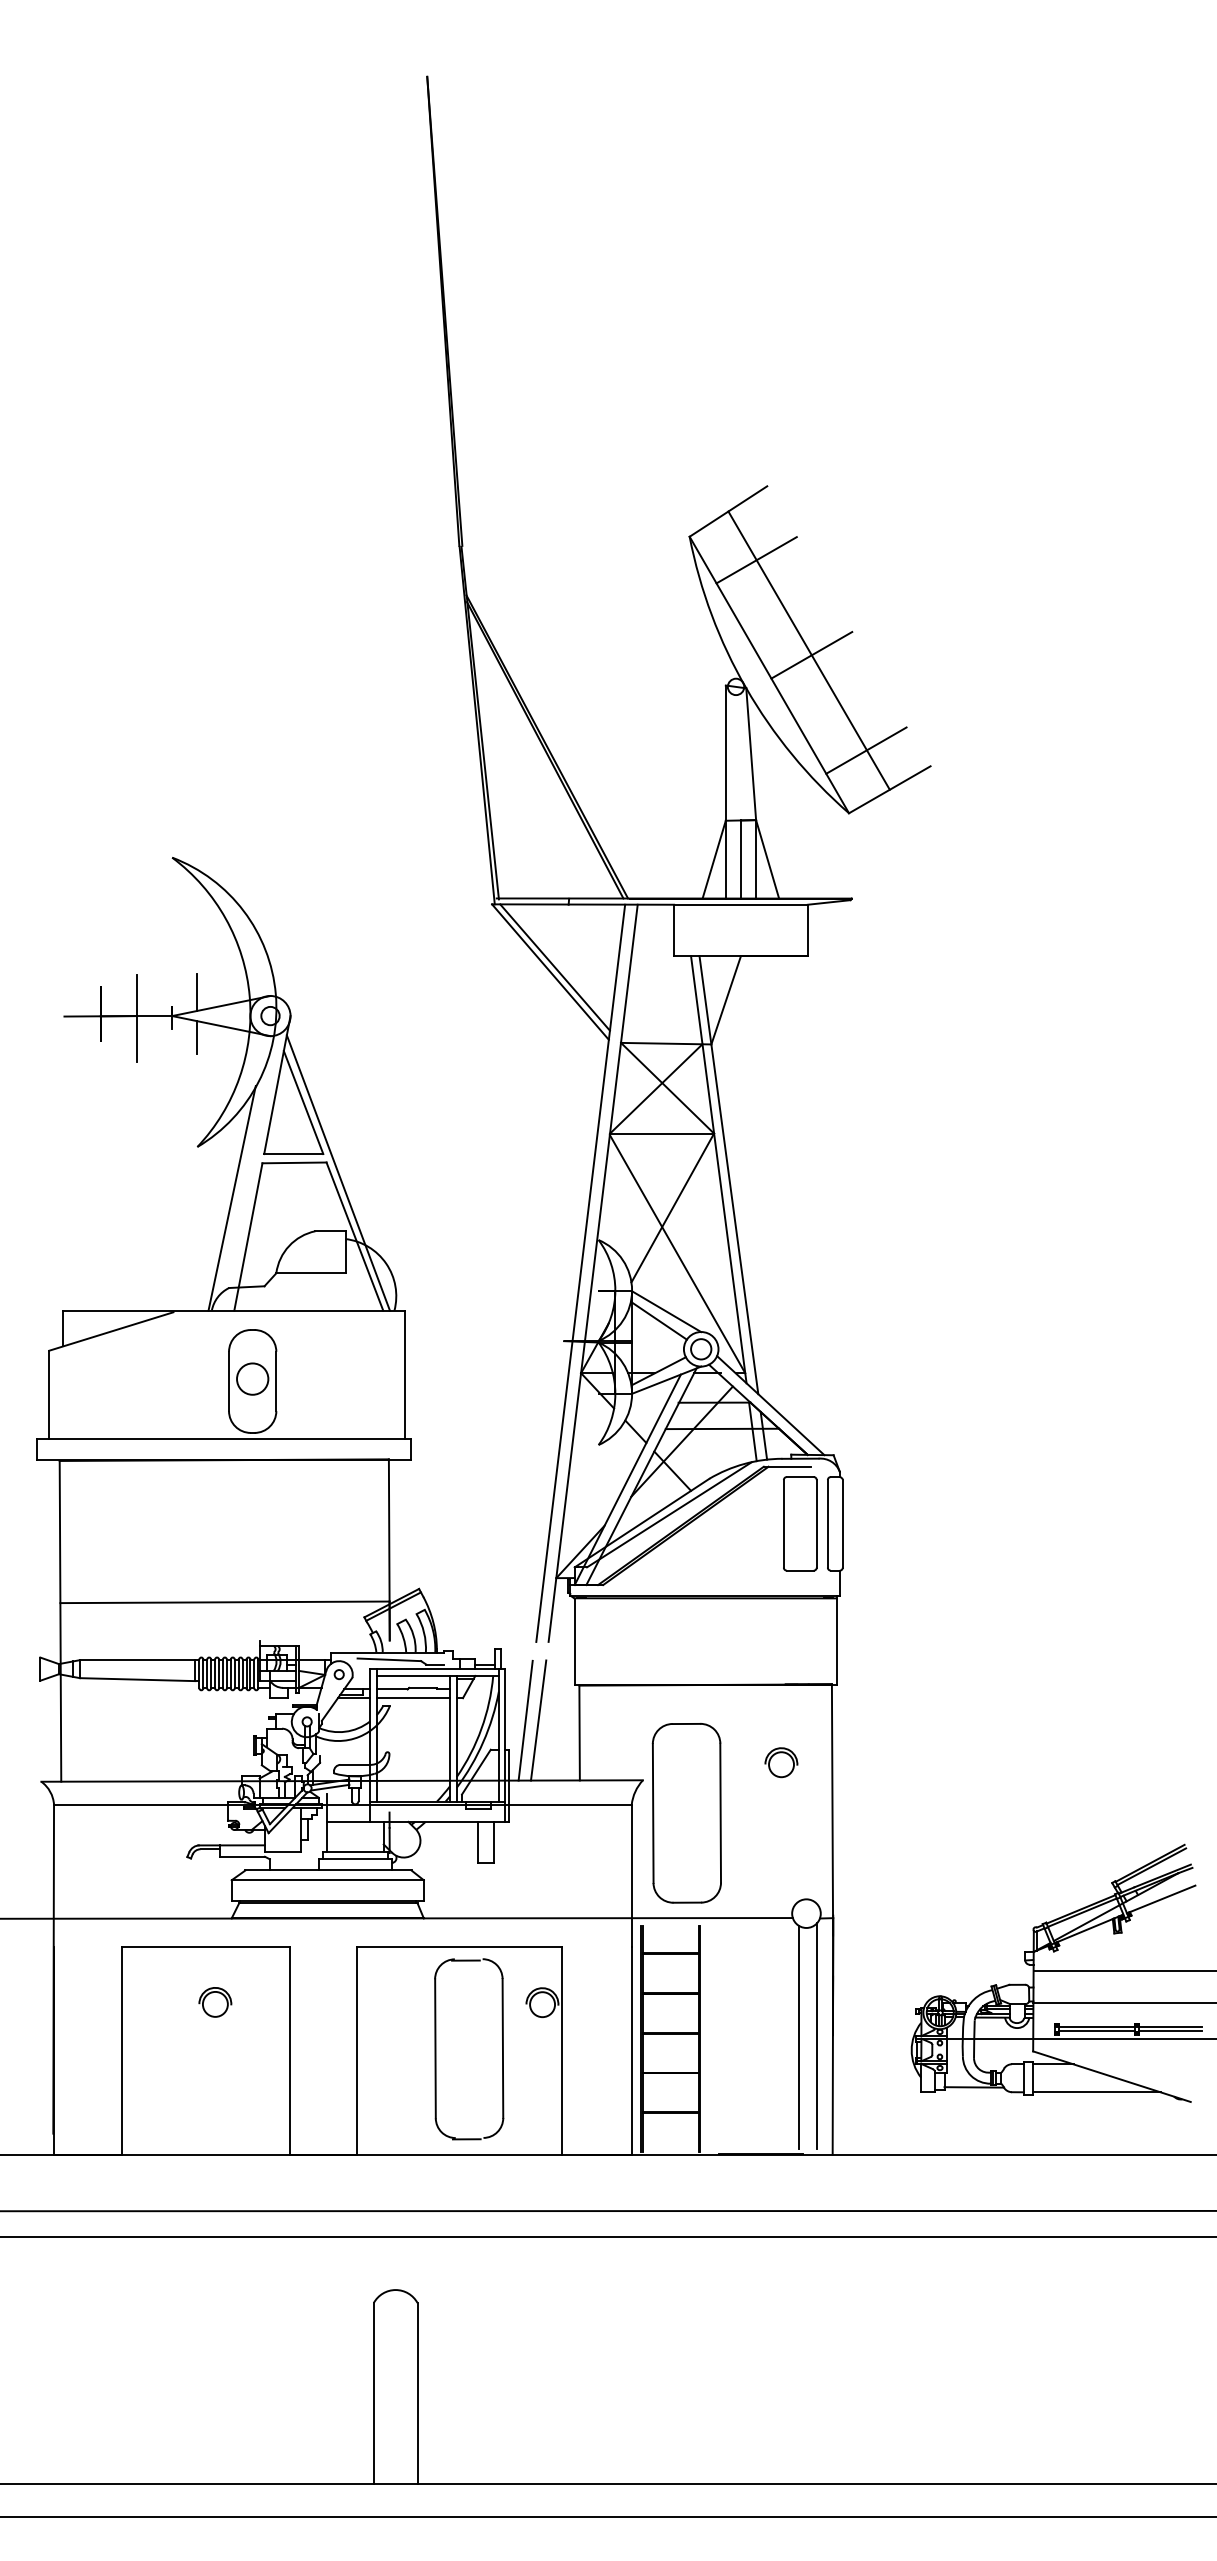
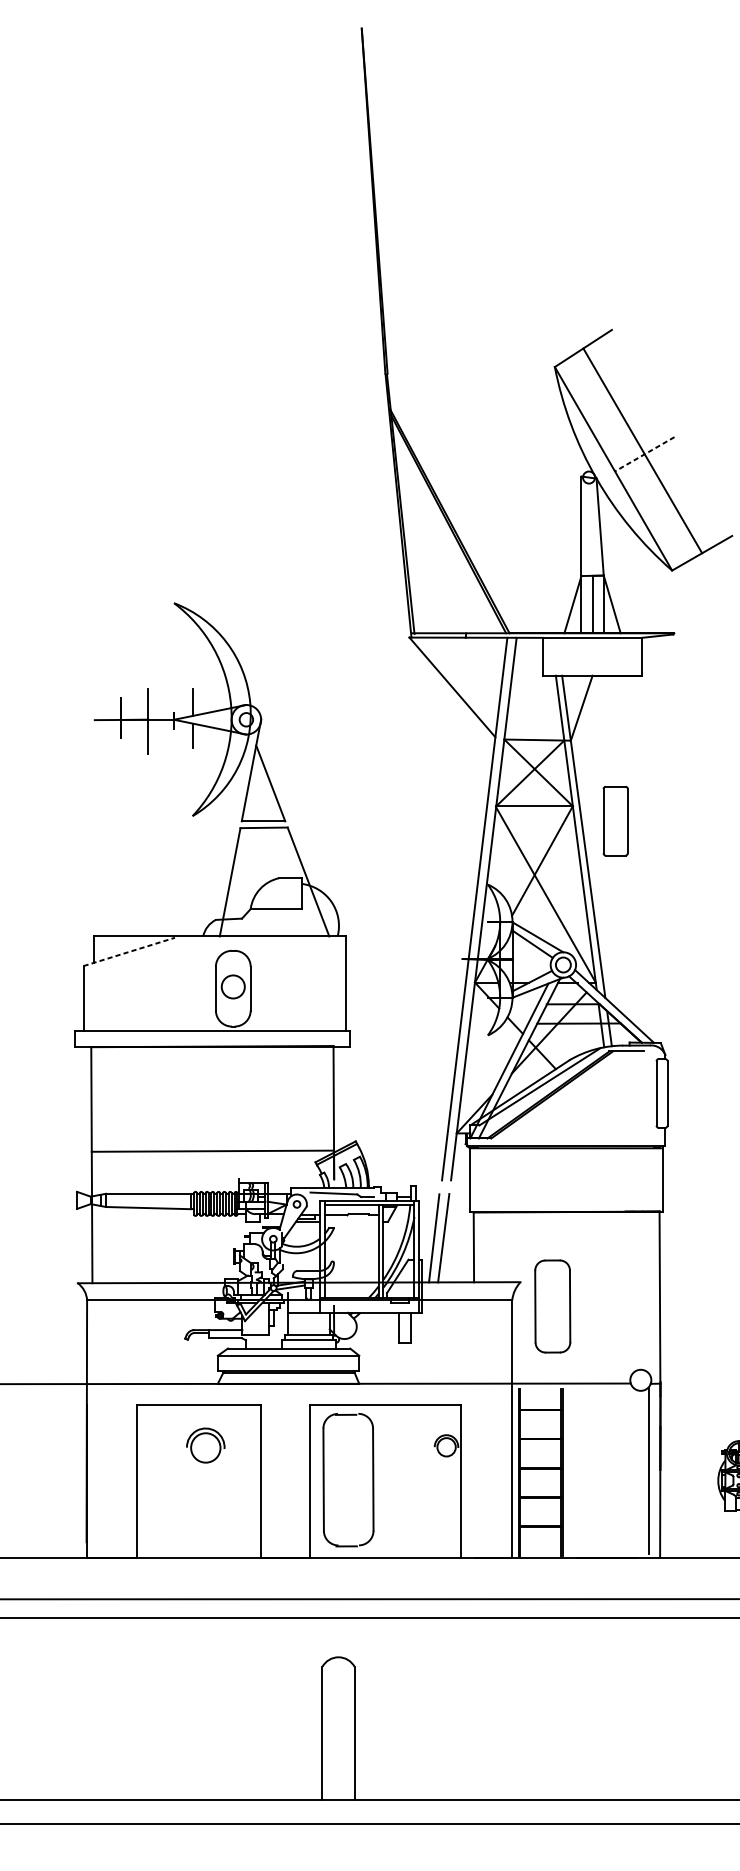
line: (756, 560) -> (604, 384), removed
line: (811, 655) -> (644, 454), solid -> dashed
line: (866, 750) -> (685, 524), removed
line: (554, 967) -> (455, 684), removed
line: (337, 1172) -> (295, 834), removed
line: (231, 1198) -> (217, 854), removed
line: (111, 1331) -> (129, 951), solid -> dashed
part: (800, 1523) -> (615, 820), moved
line: (413, 1698) -> (351, 1221), removed
part: (781, 1762) -> (622, 1269), removed
part: (686, 1813) -> (552, 1306), size x0.7
part: (215, 2002) -> (205, 1445), size x1.6
line: (798, 2037) -> (634, 1471), removed
part: (436, 2049) -> (324, 1480), moved

